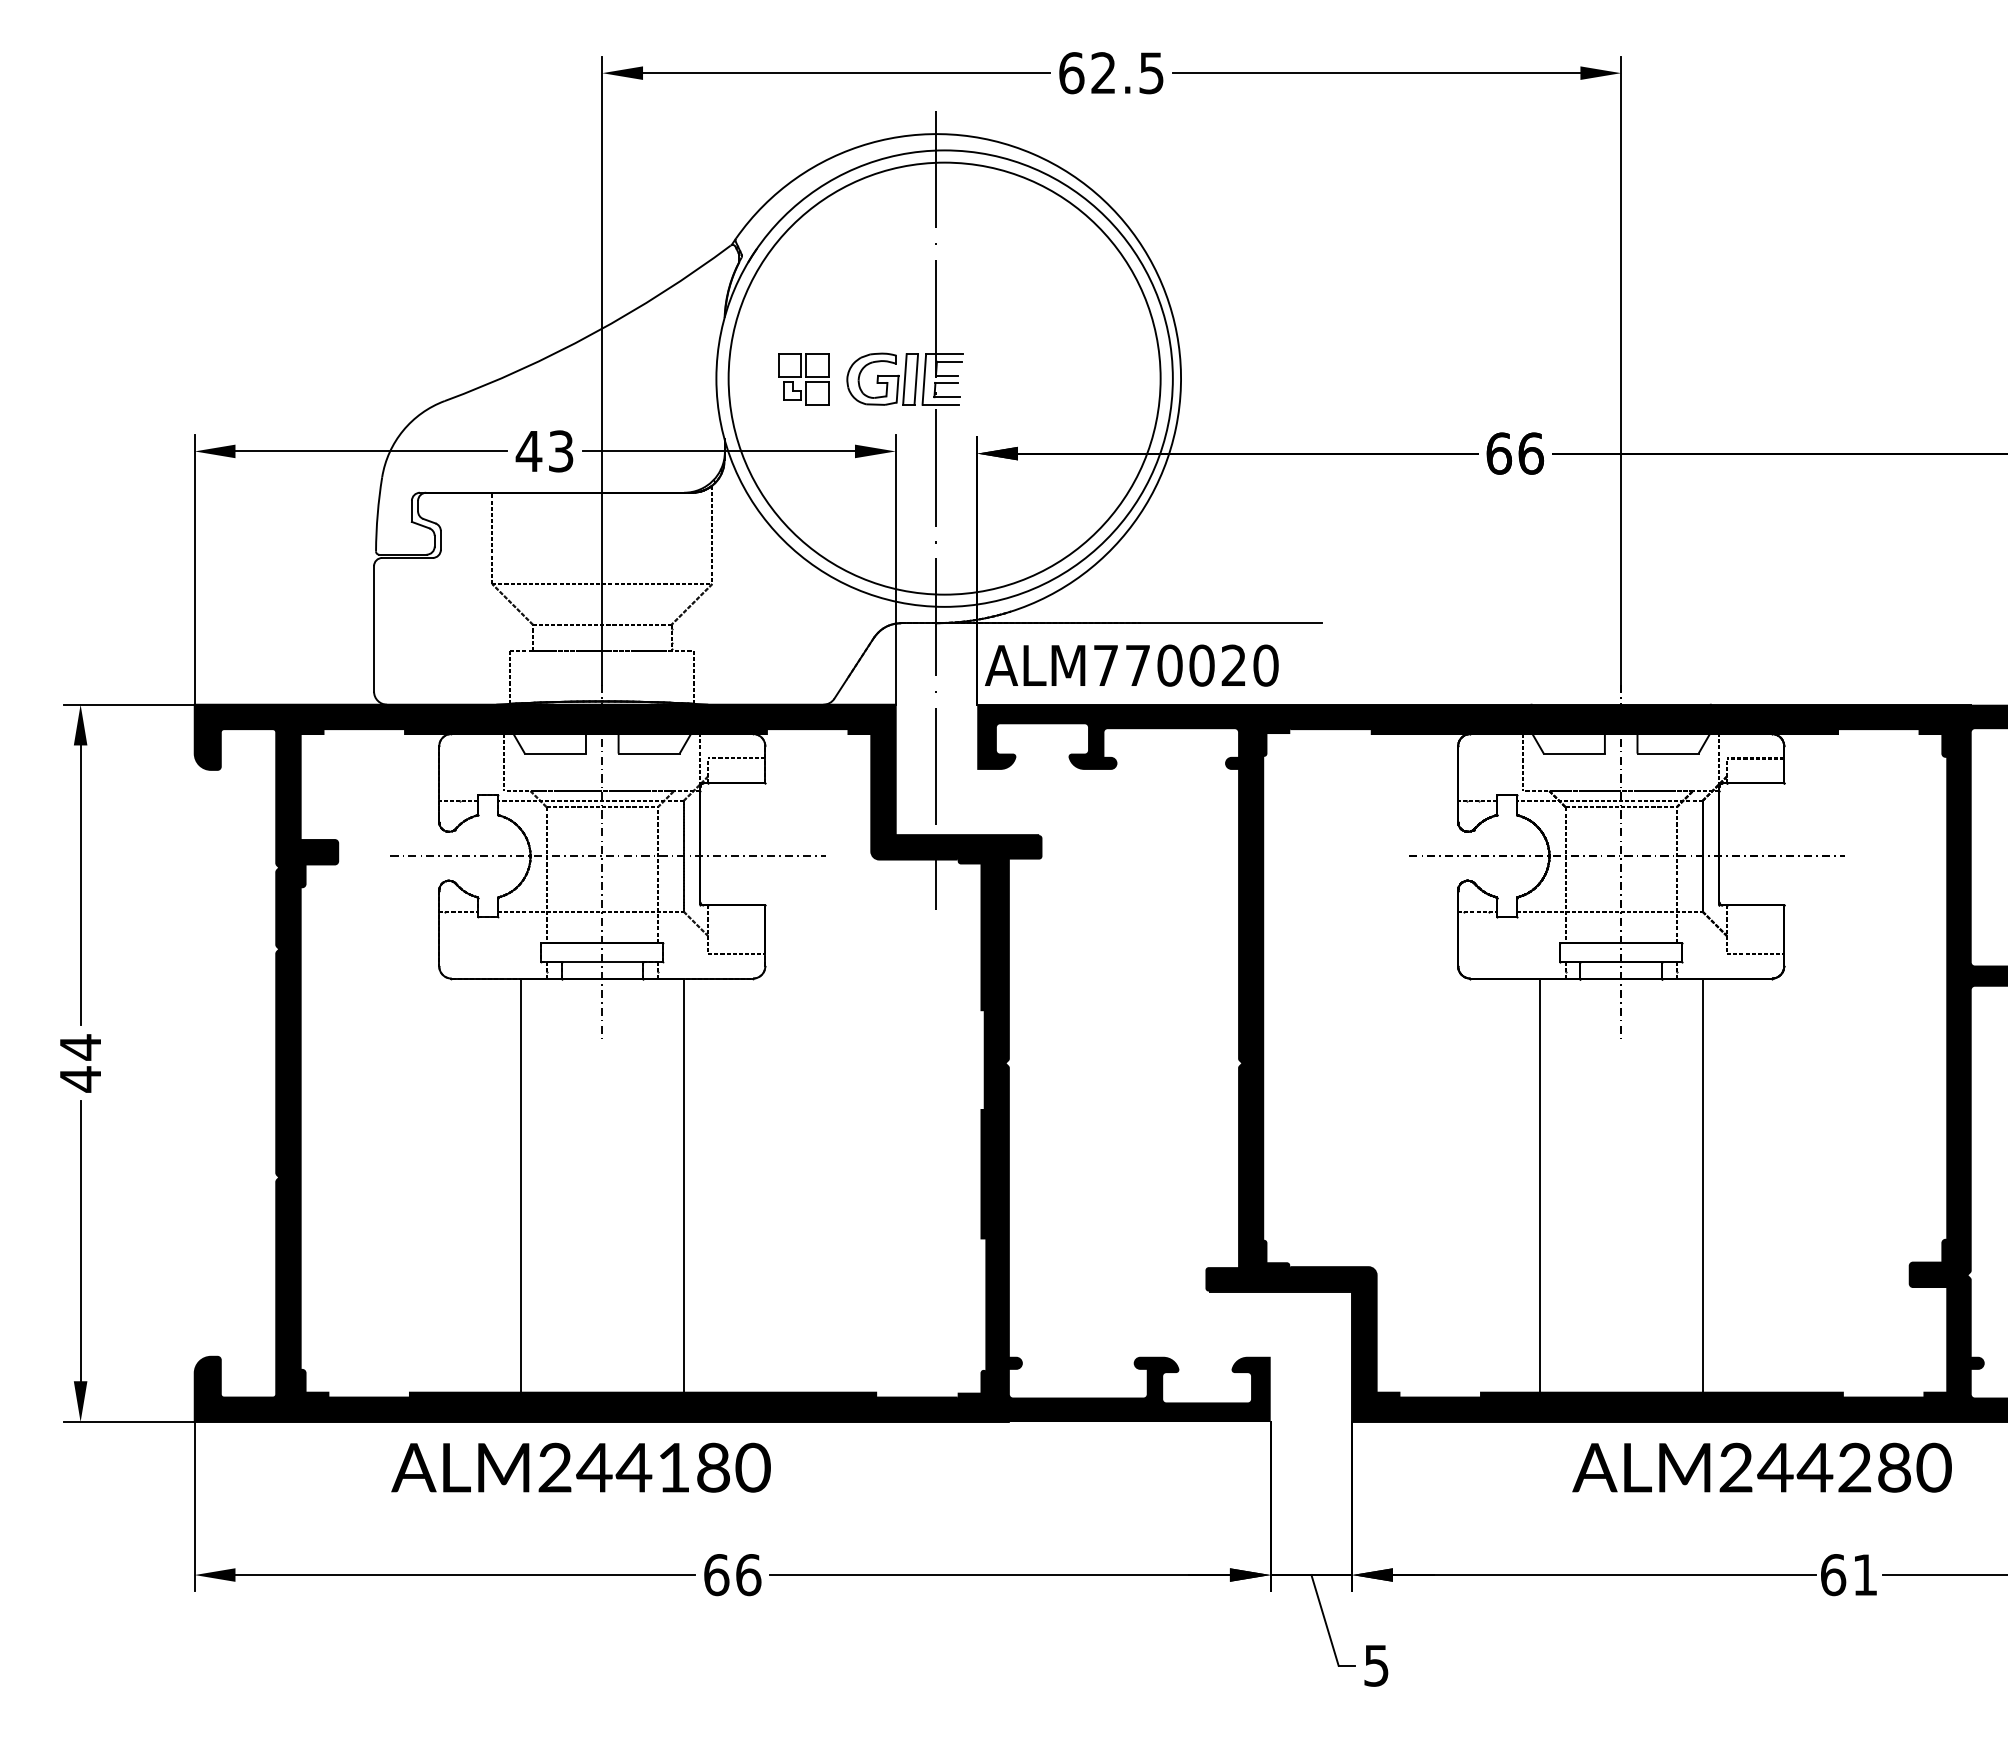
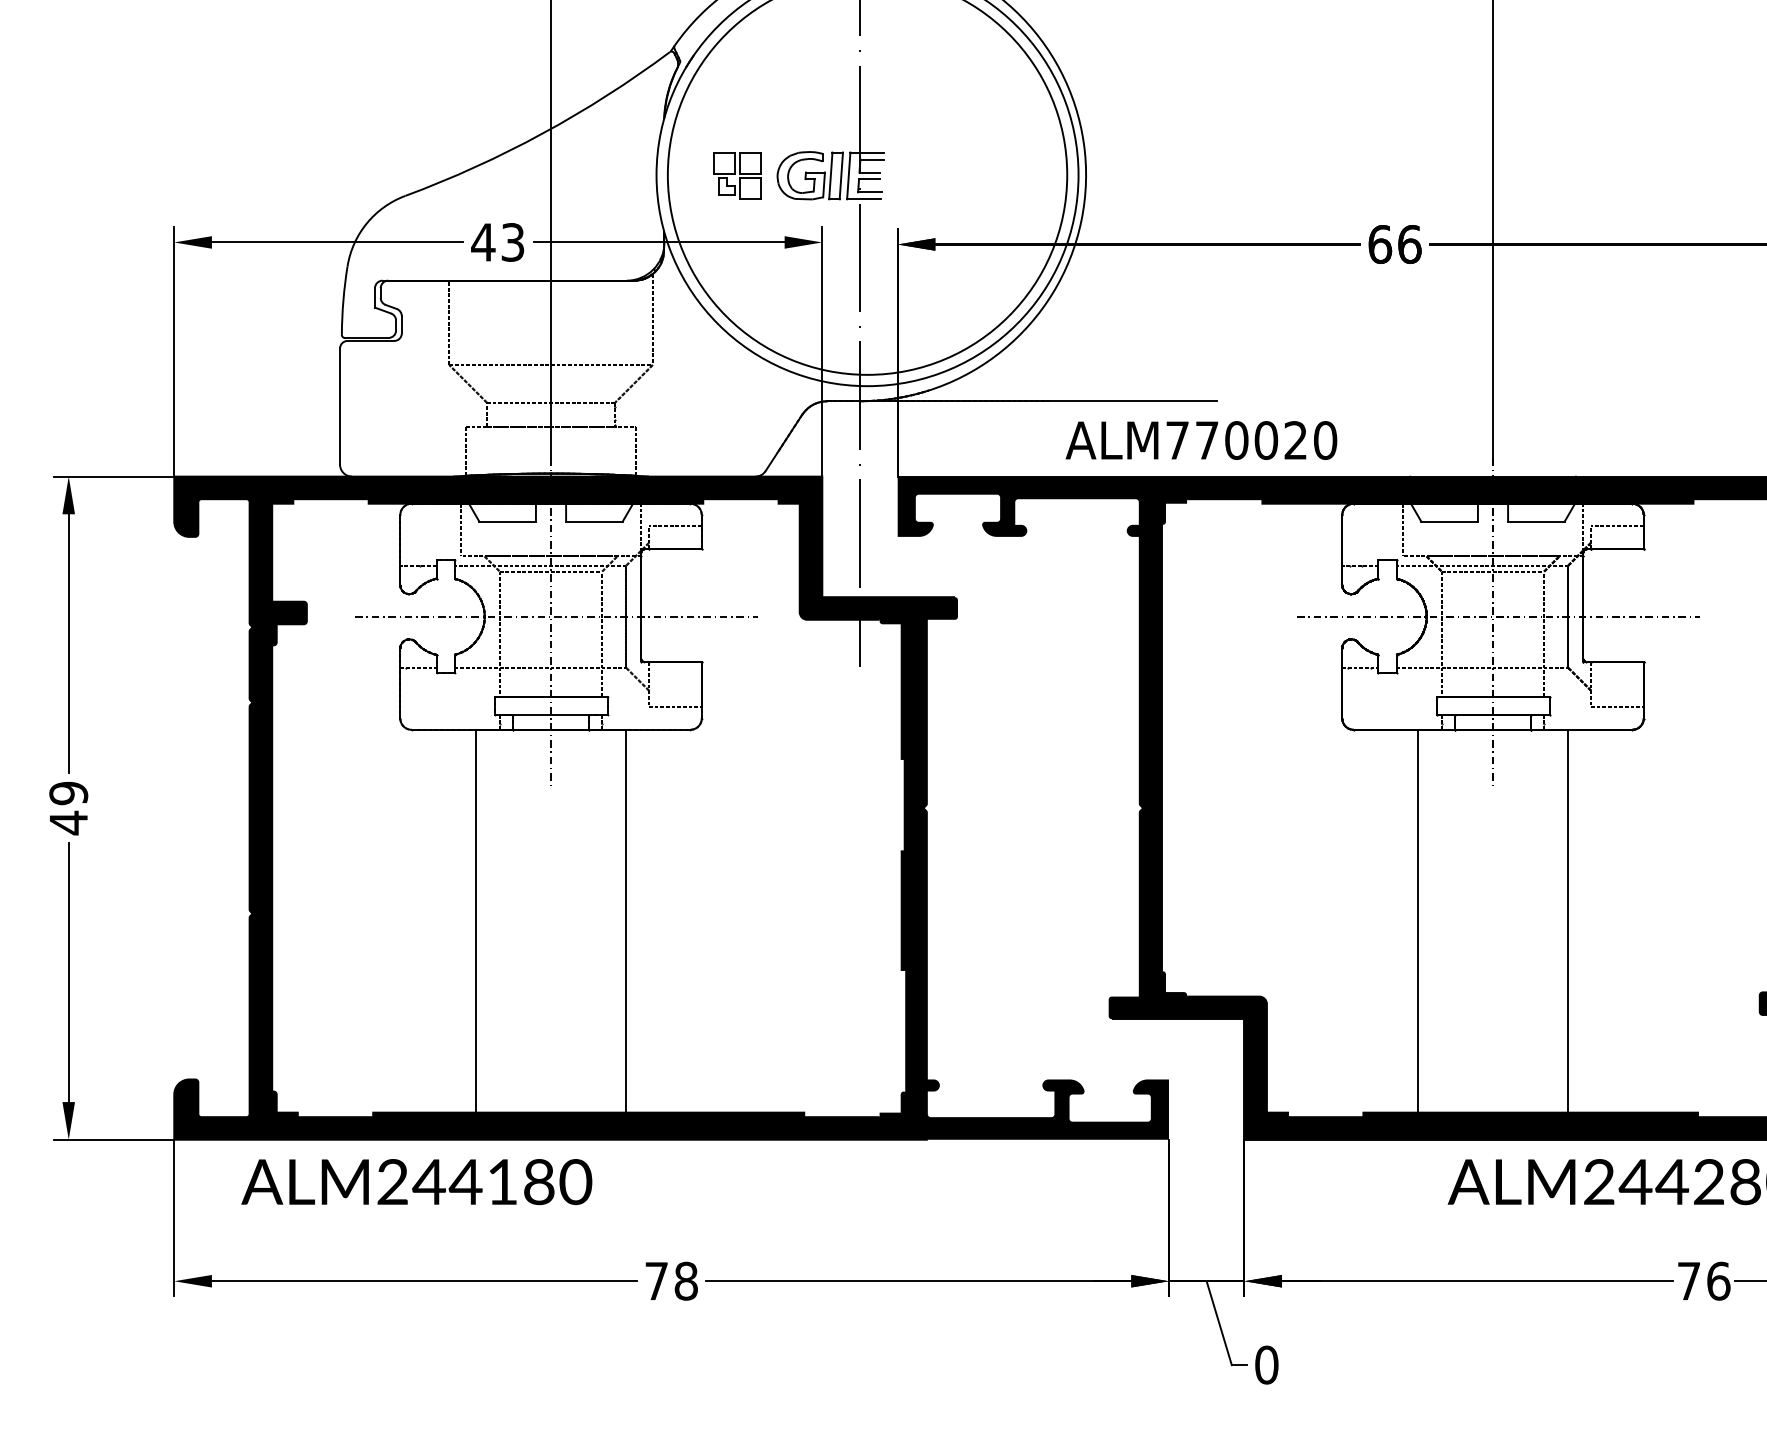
text: (1131, 665) -> (1201, 440), moved
text: (80, 1047) -> (68, 793), 44 -> 49
text: (580, 1467) -> (416, 1181), moved
text: (732, 1575) -> (671, 1281), 66 -> 78
text: (1849, 1575) -> (1704, 1281), 61 -> 76
text: (1376, 1665) -> (1266, 1364), 5 -> 0

